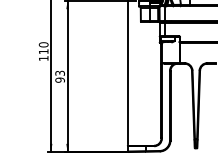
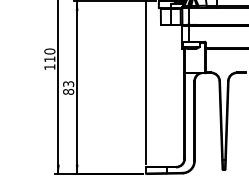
text: (60, 79) -> (68, 91), 93 -> 83

